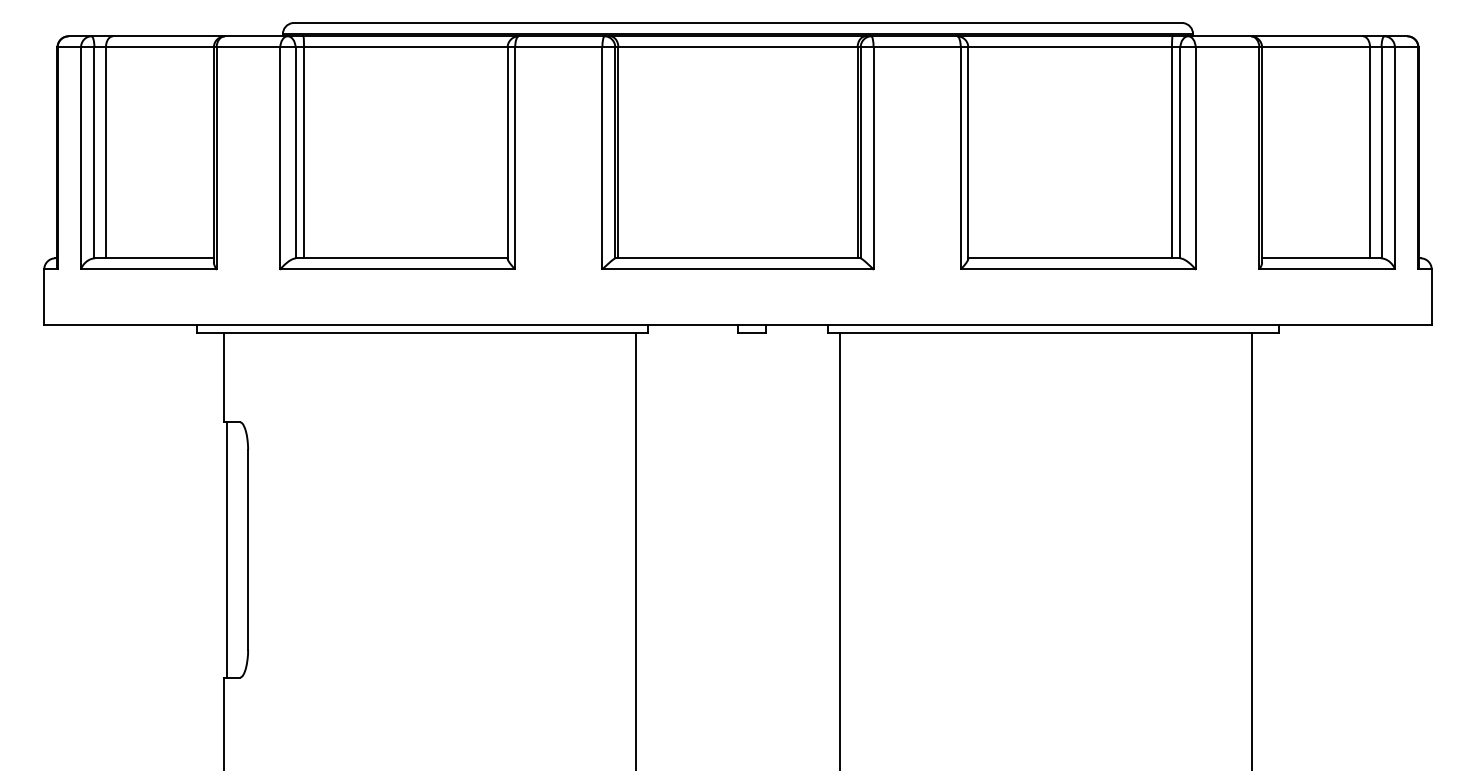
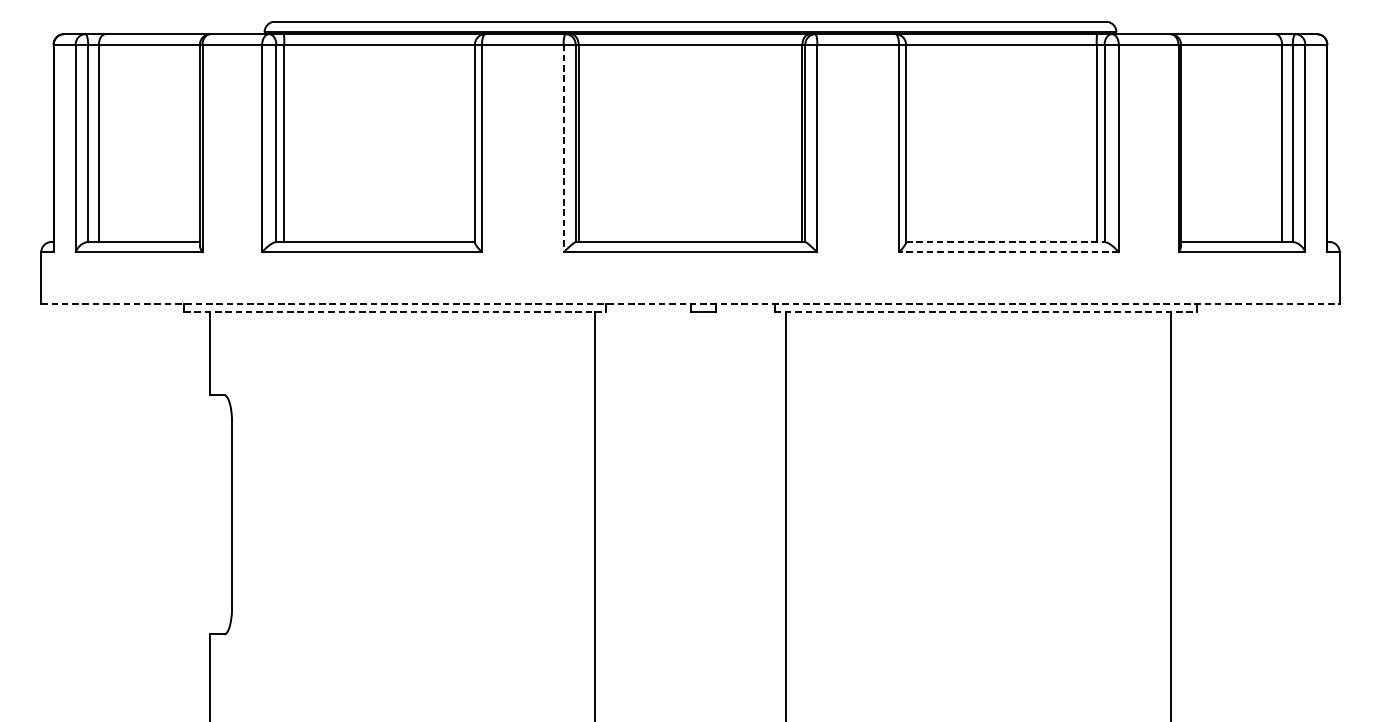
line: (602, 158) -> (563, 148), solid -> dashed
line: (1074, 258) -> (1005, 242), solid -> dashed
line: (1077, 269) -> (1008, 252), solid -> dashed
line: (737, 324) -> (690, 303), solid -> dashed
line: (422, 333) -> (395, 312), solid -> dashed
line: (1053, 333) -> (985, 312), solid -> dashed
line: (227, 549) -> (212, 514), removed

